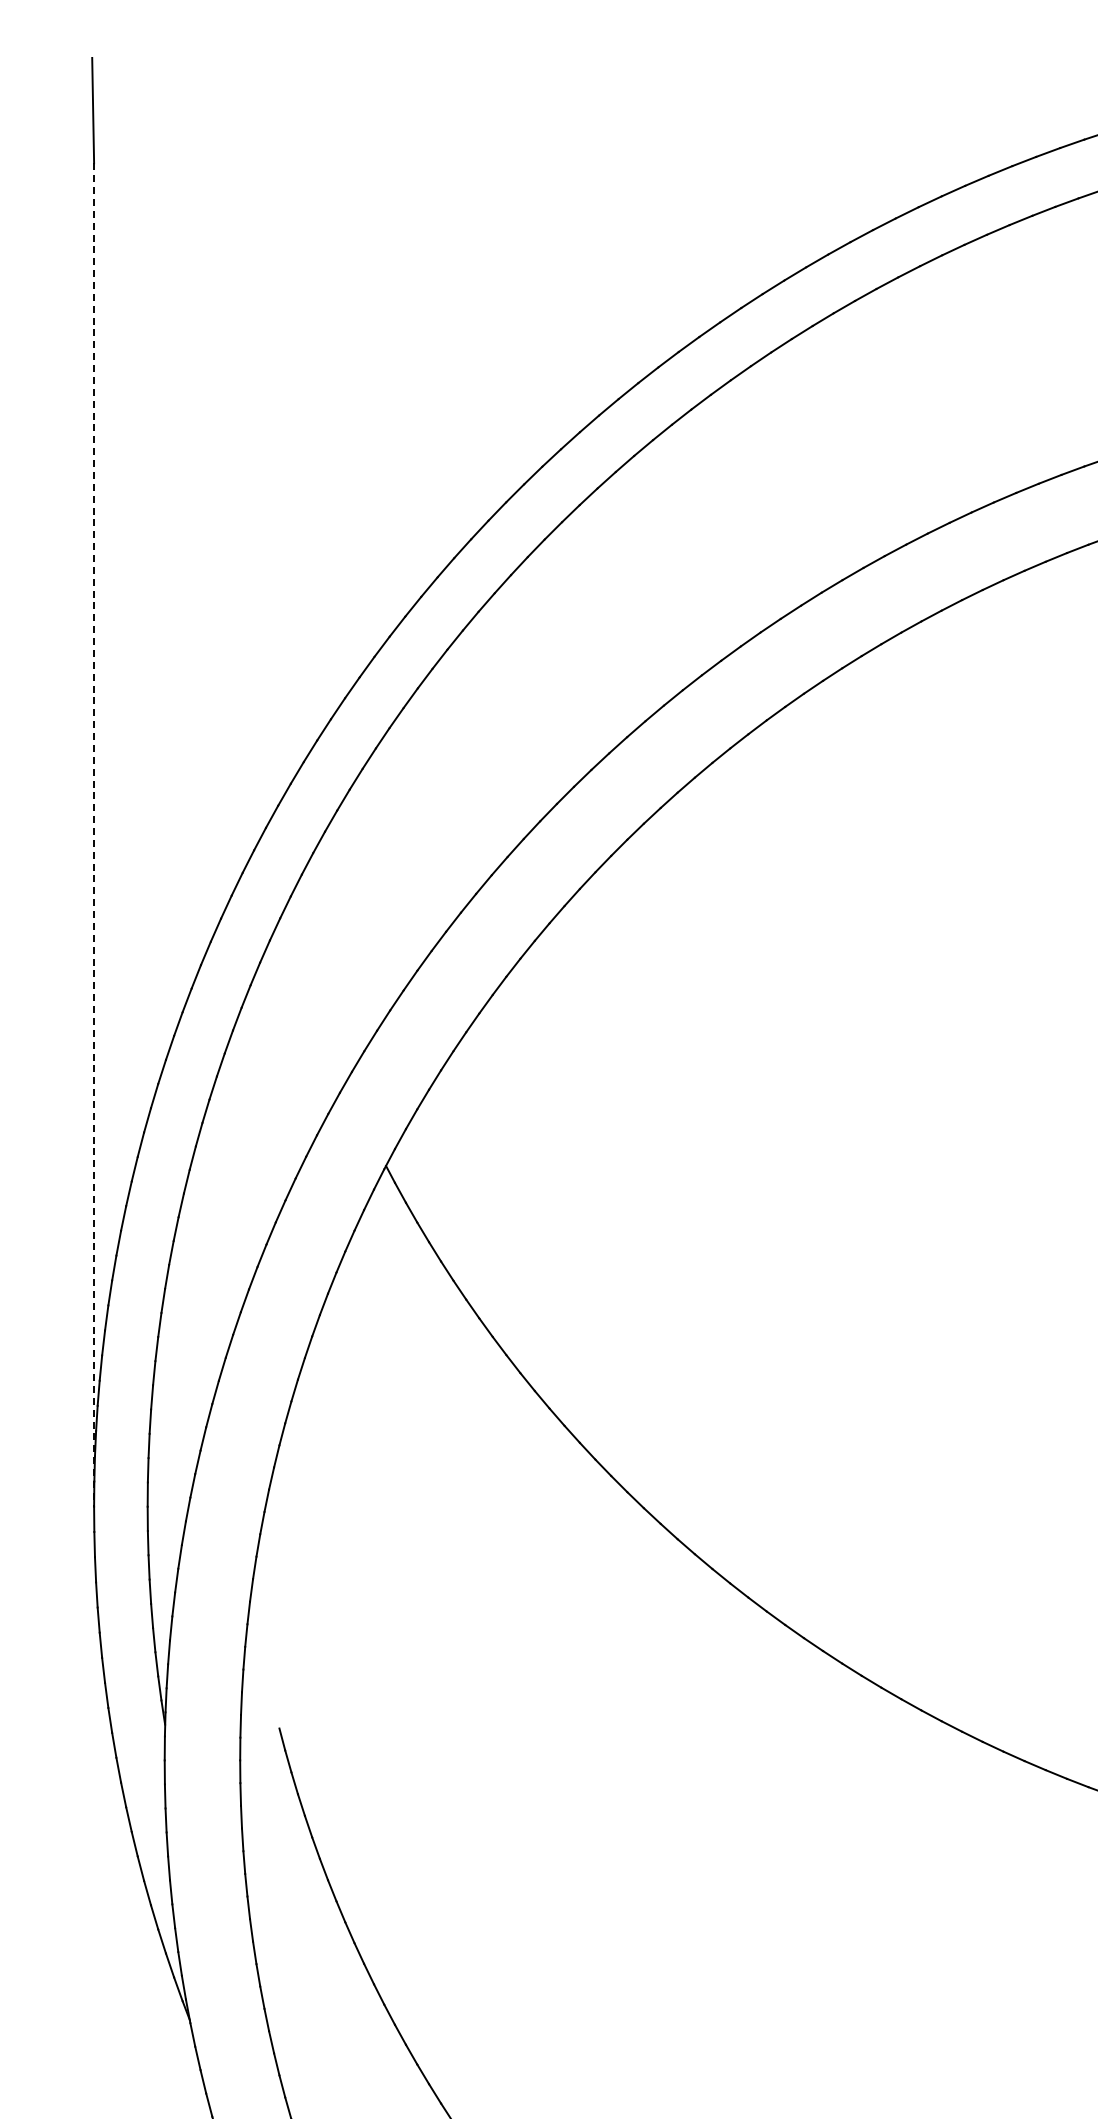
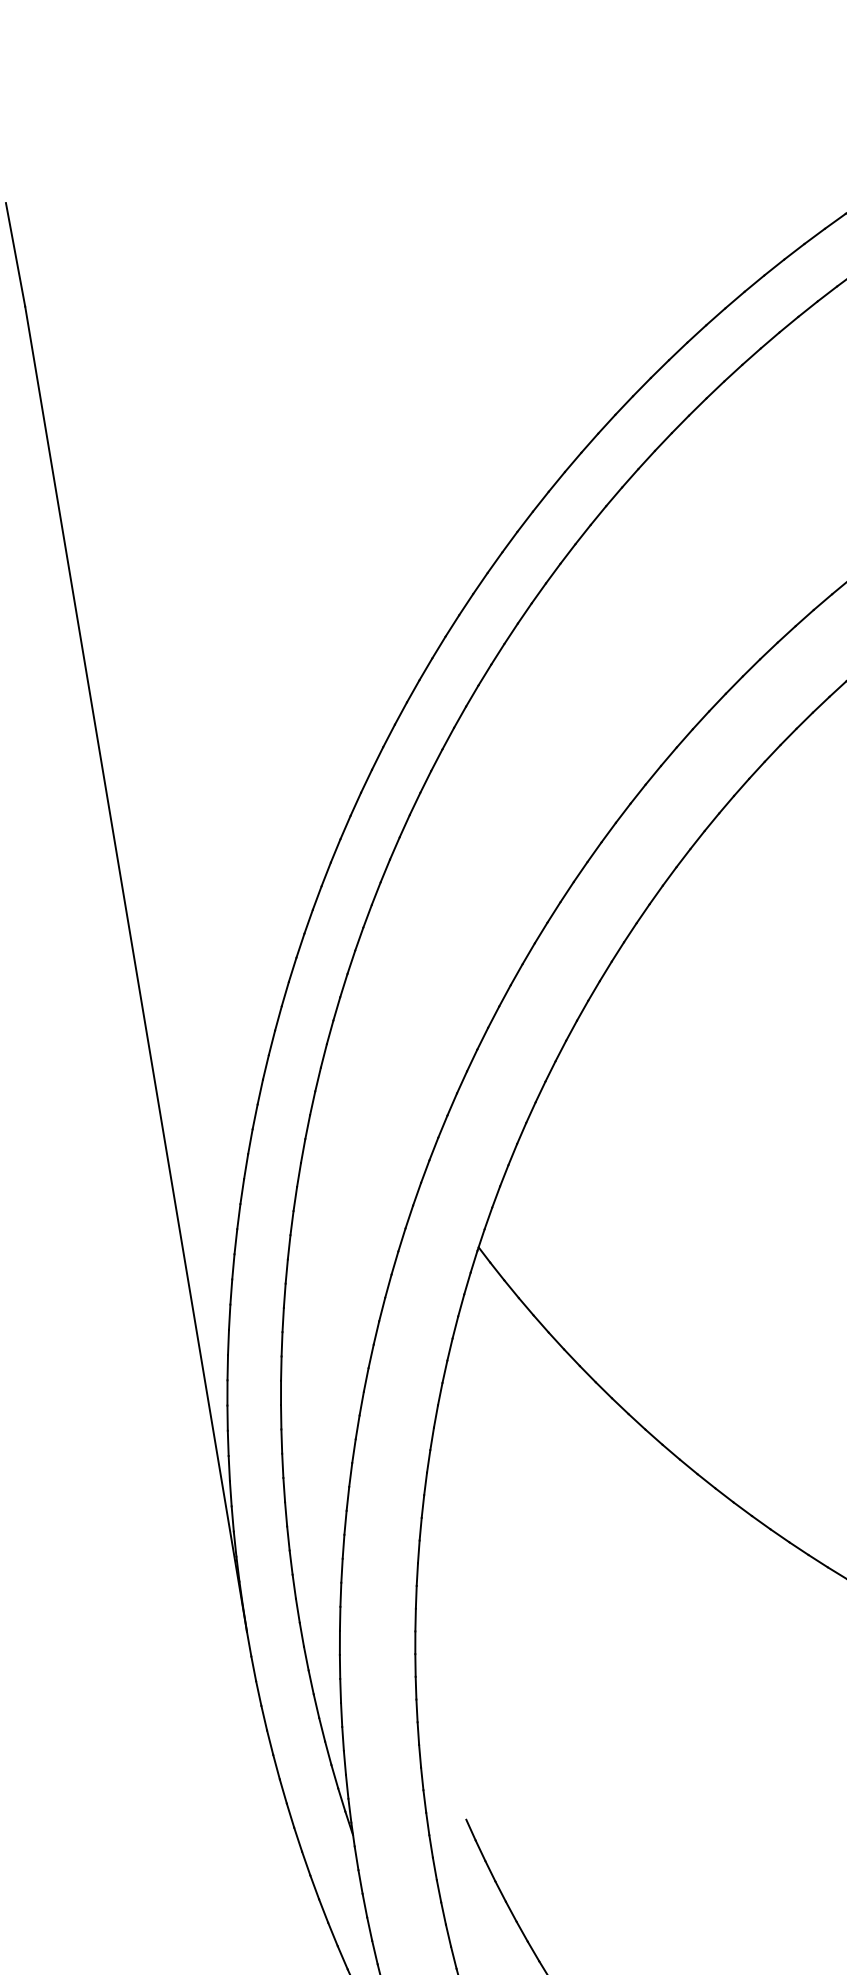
line: (94, 835) -> (136, 969), dashed -> solid

